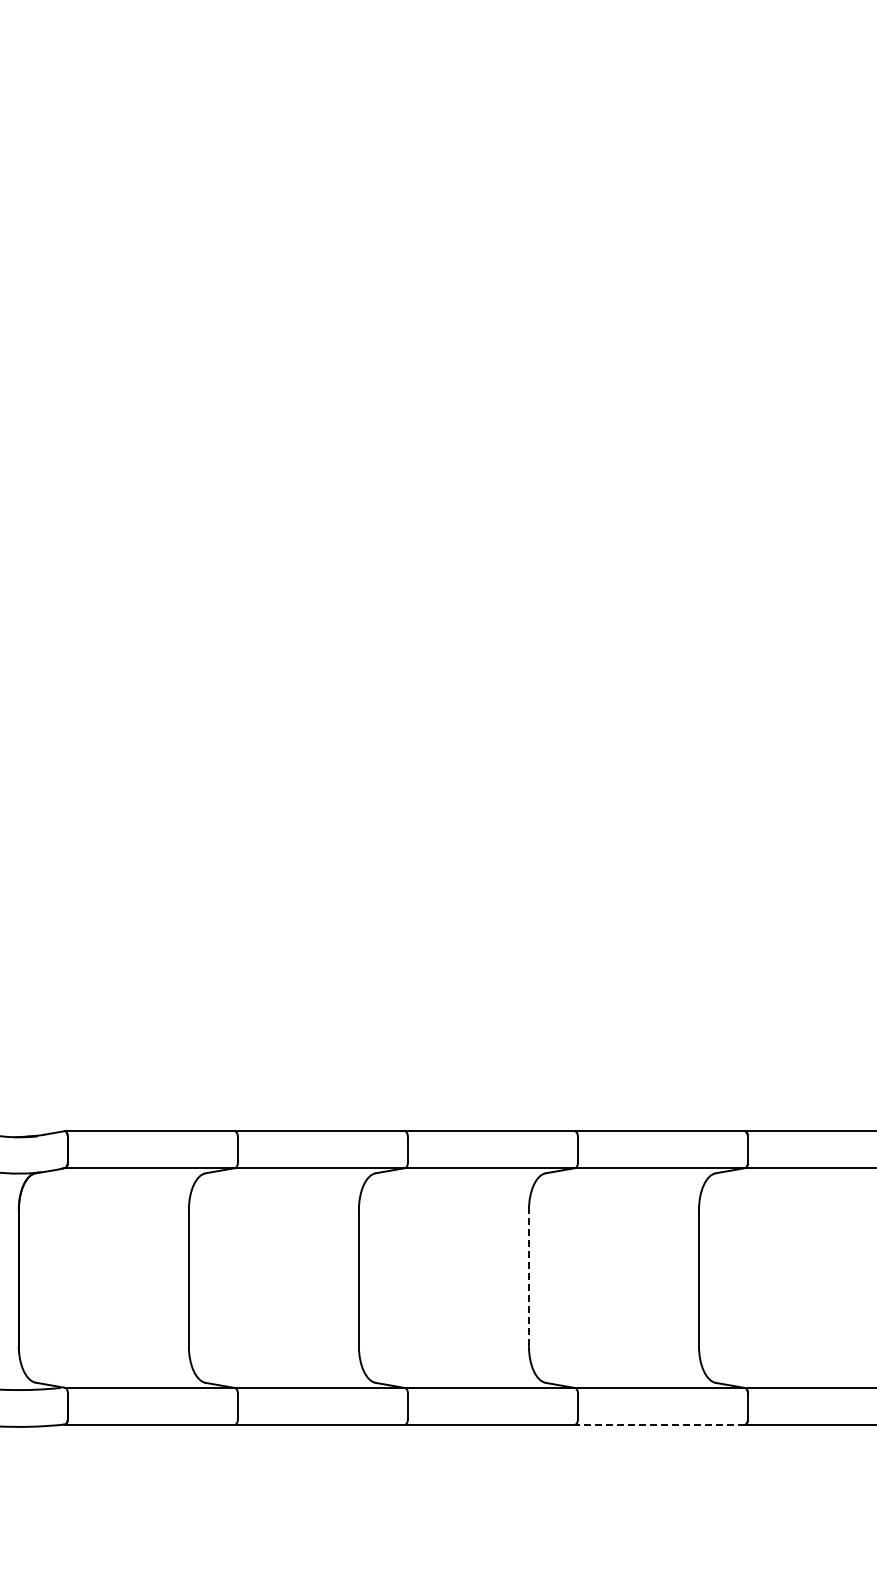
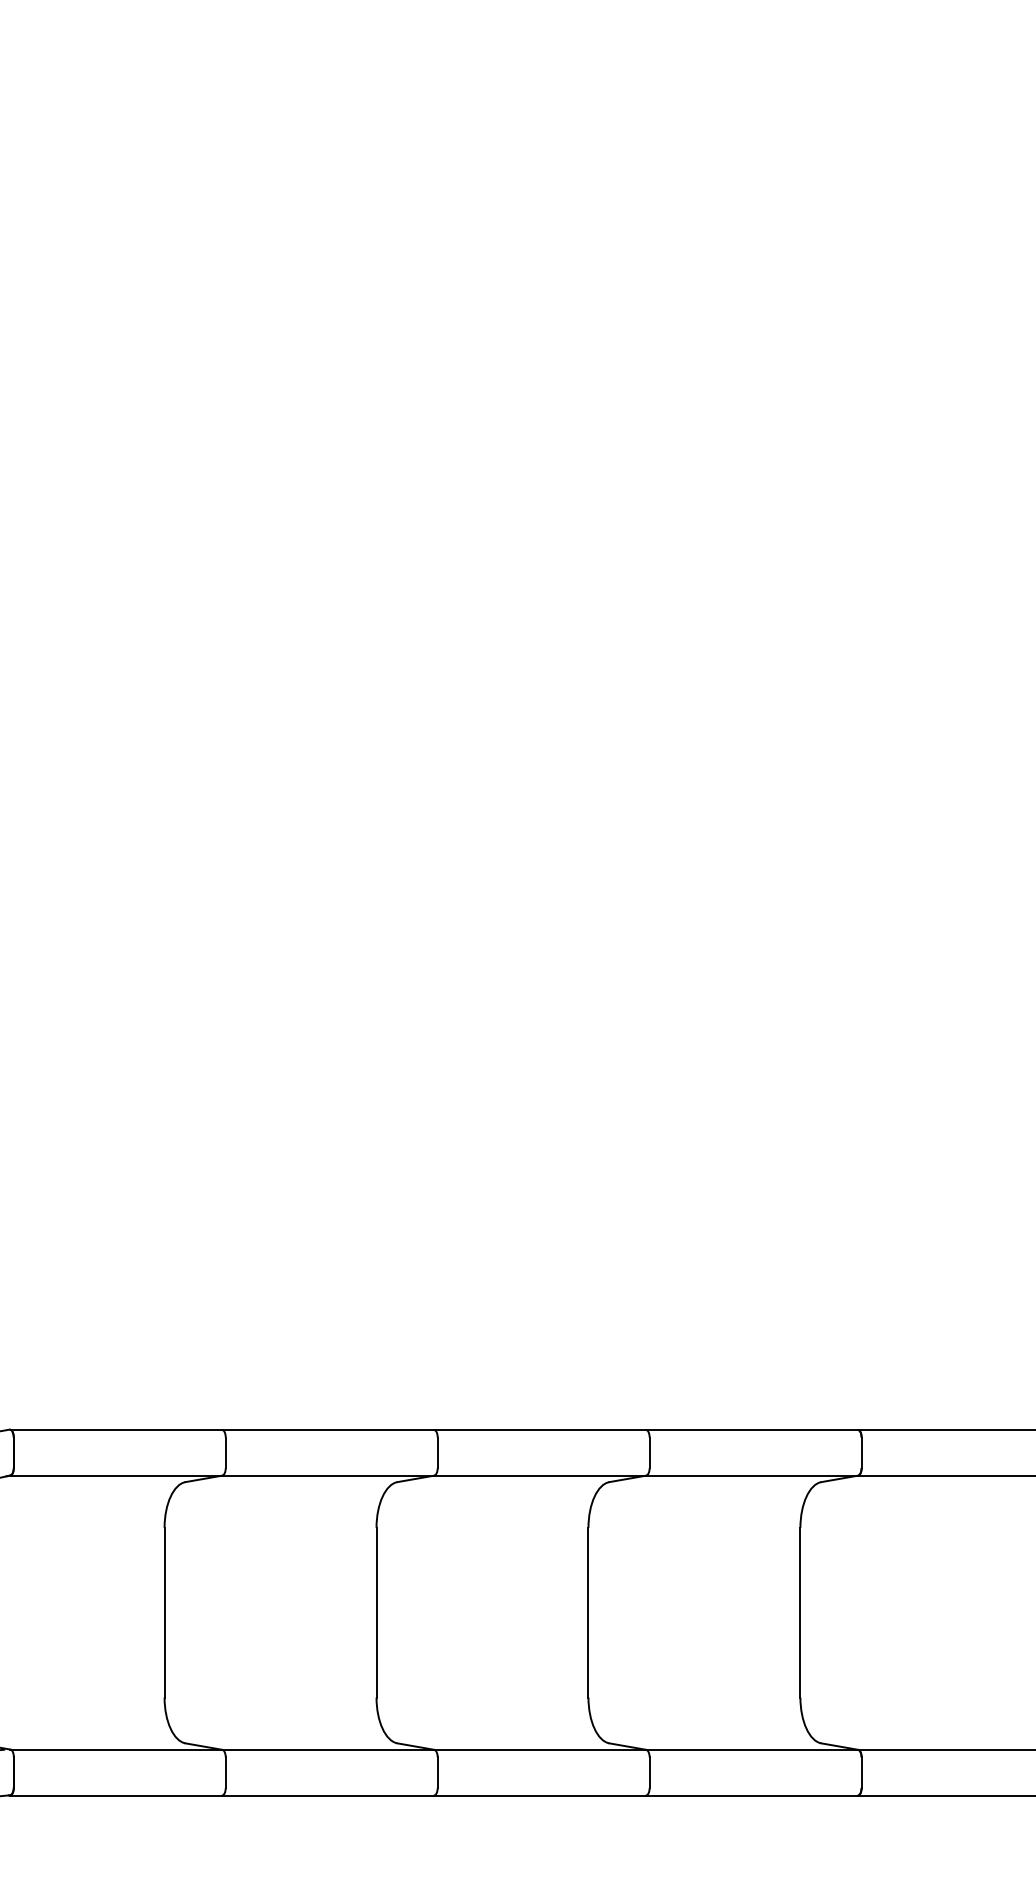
line: (528, 1277) -> (587, 1612), dashed -> solid
line: (659, 1424) -> (751, 1795), dashed -> solid

